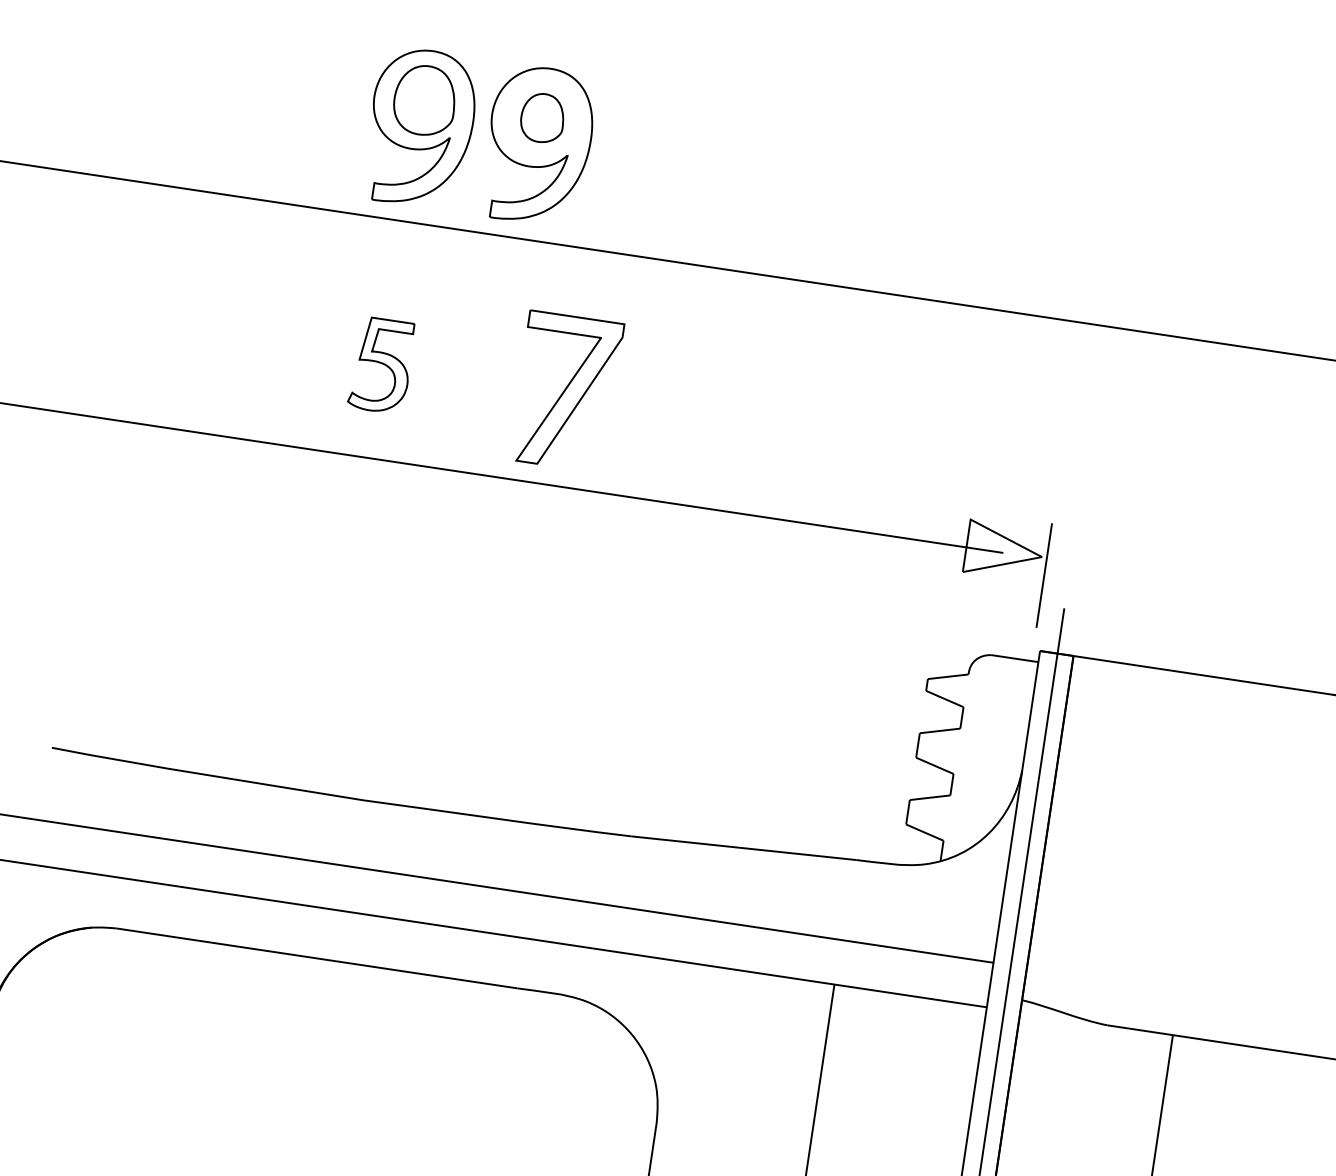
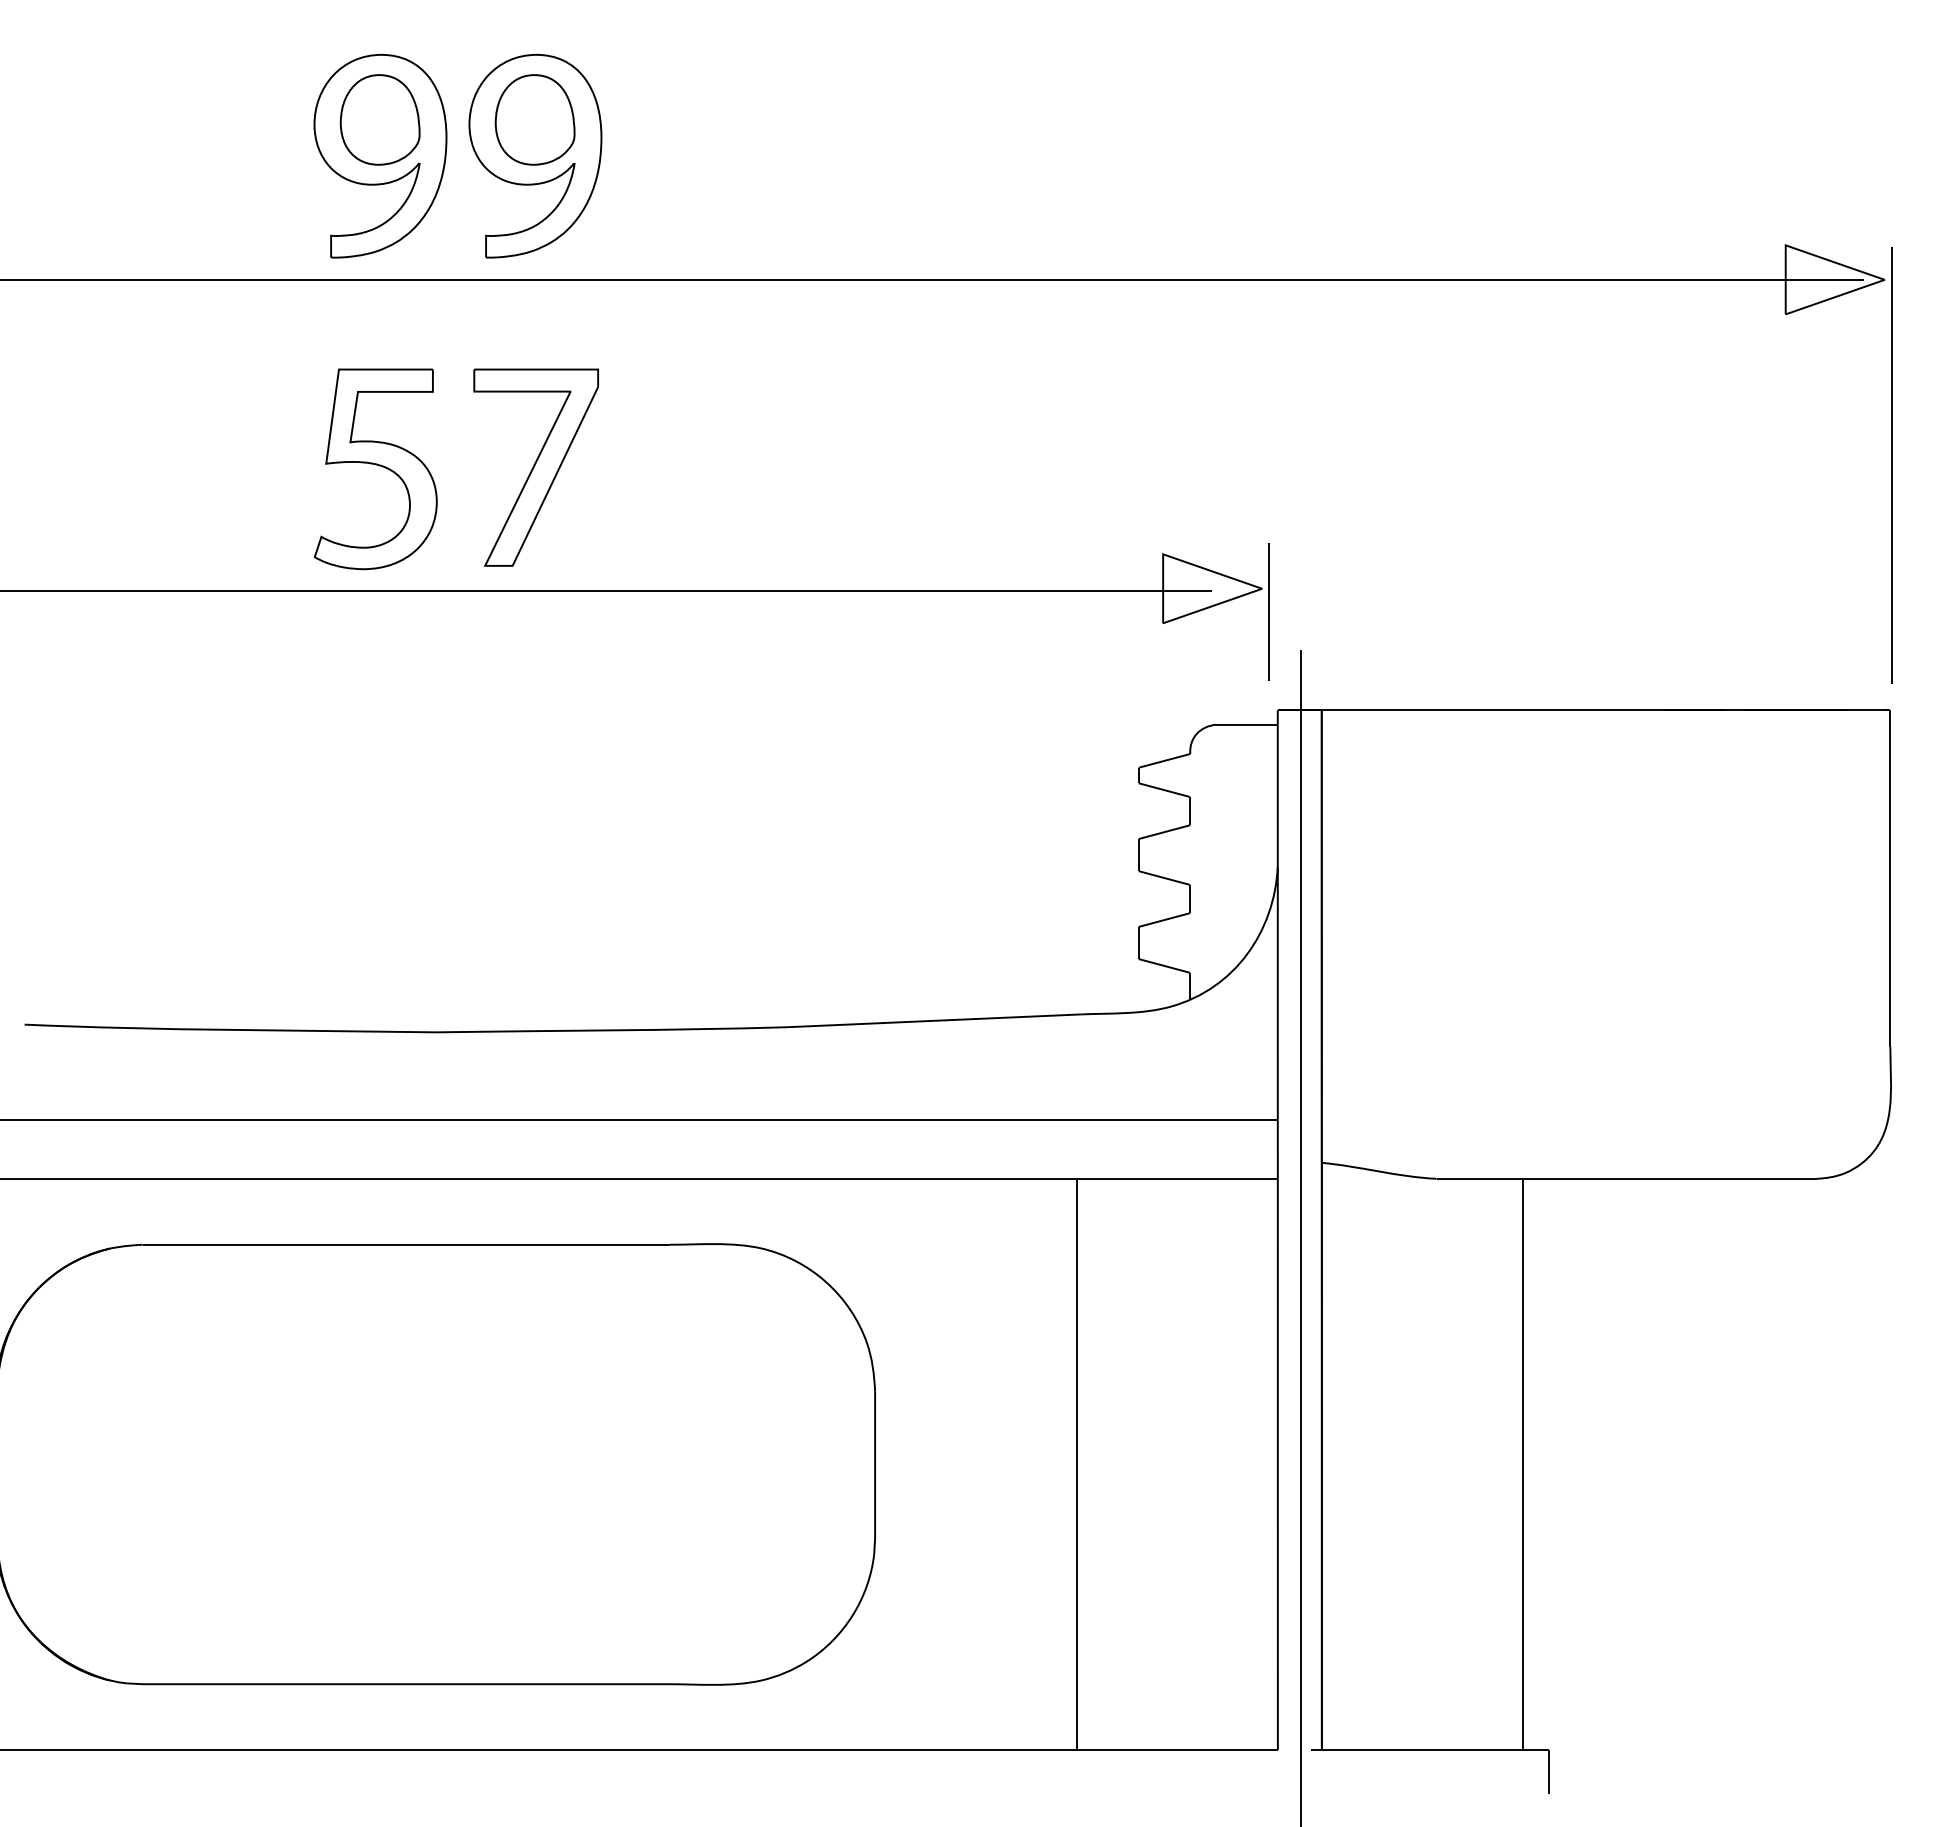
part: (542, 117) -> (534, 119), size x1.43
part: (381, 365) -> (375, 469), size x1.67
part: (565, 391) -> (535, 467), moved

